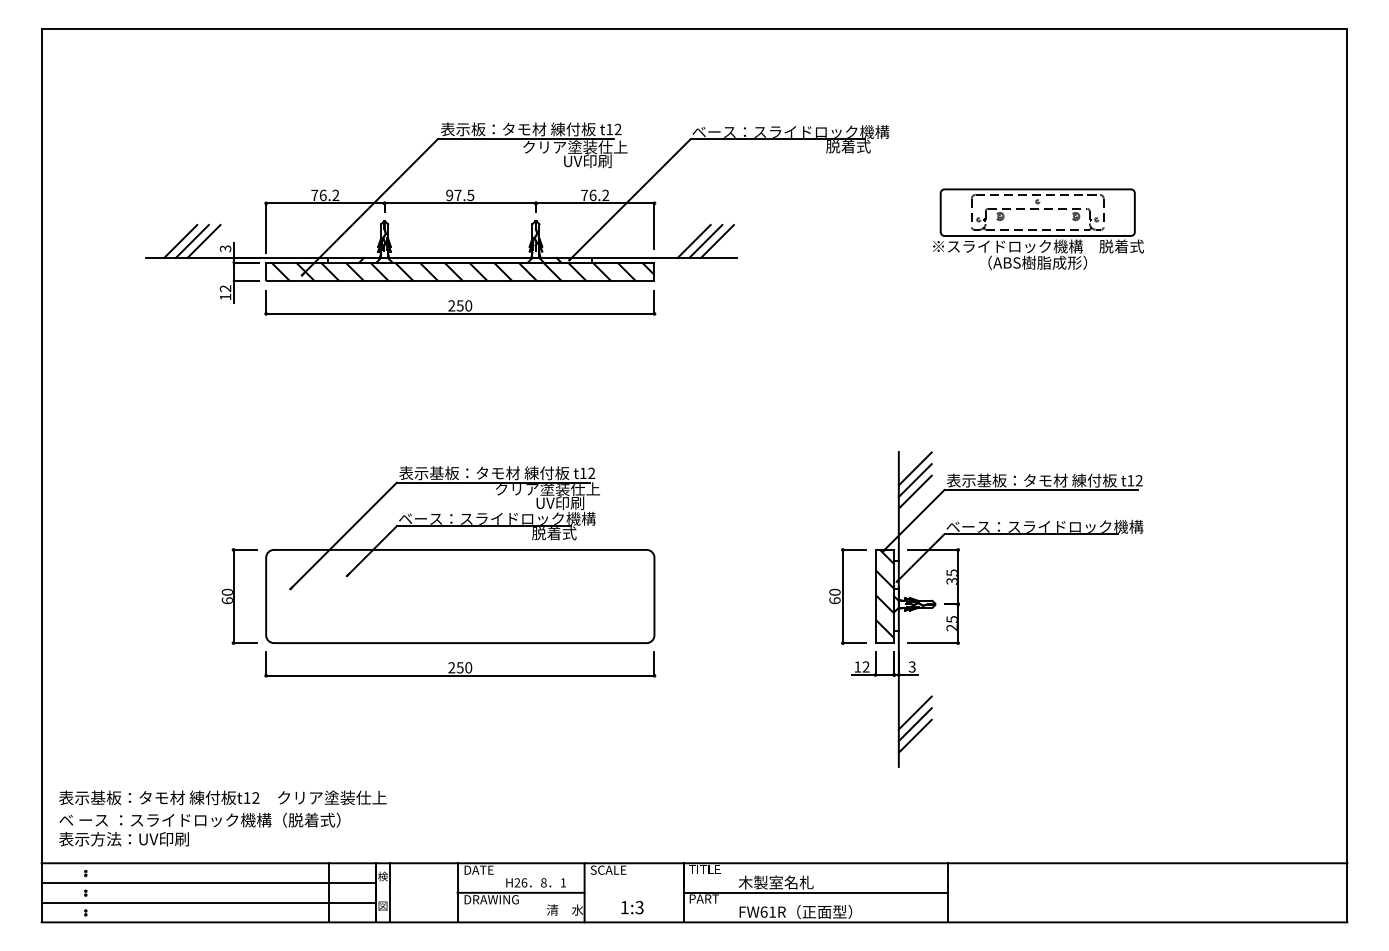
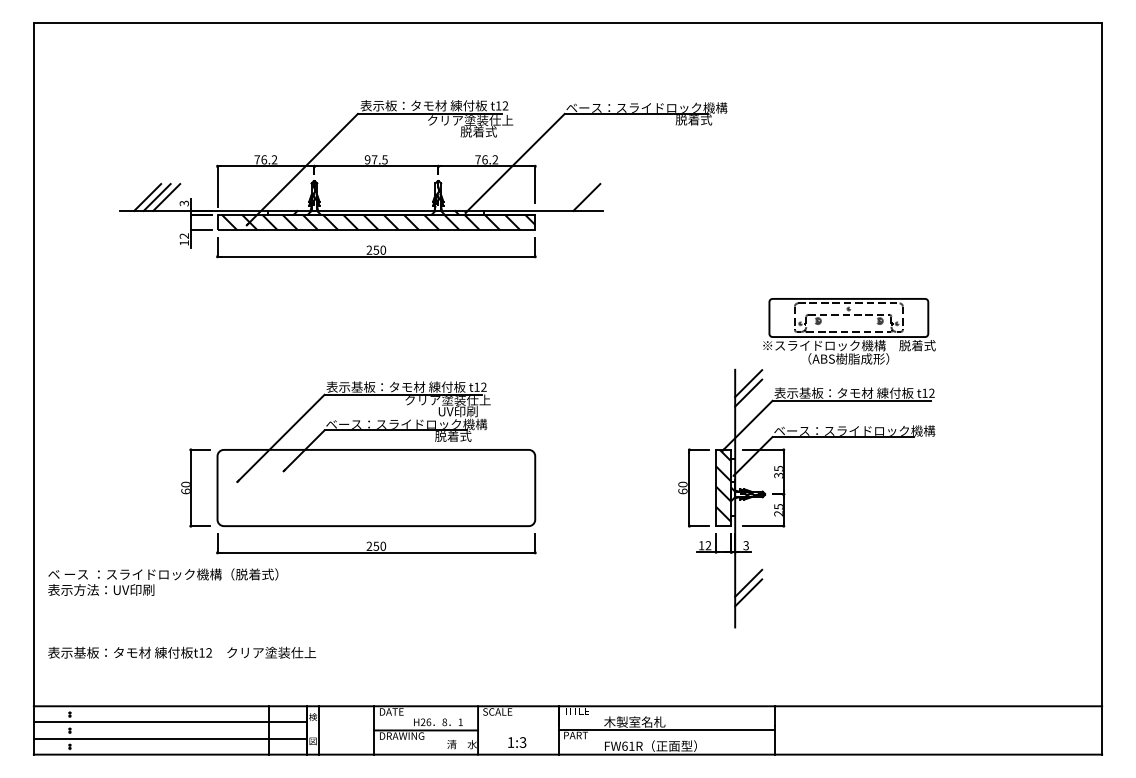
text: (587, 161) -> (480, 132), UV印刷 -> 脱着式
part: (1038, 228) -> (849, 330), moved
line: (693, 240) -> (567, 196), removed
line: (705, 240) -> (577, 196), removed
line: (914, 491) -> (748, 402), removed
line: (914, 735) -> (748, 601), removed
text: (199, 829) -> (162, 582), moved

